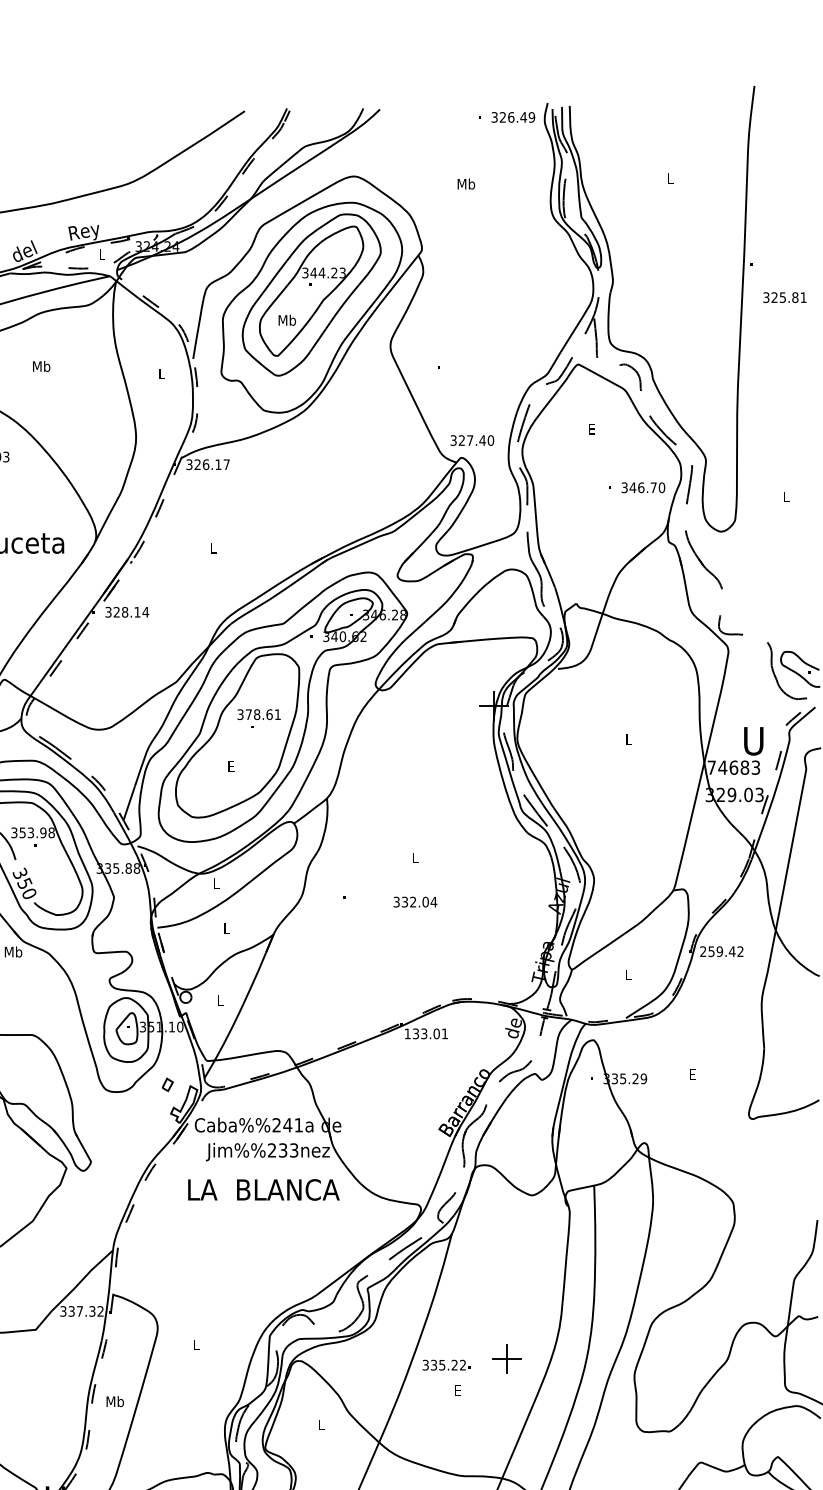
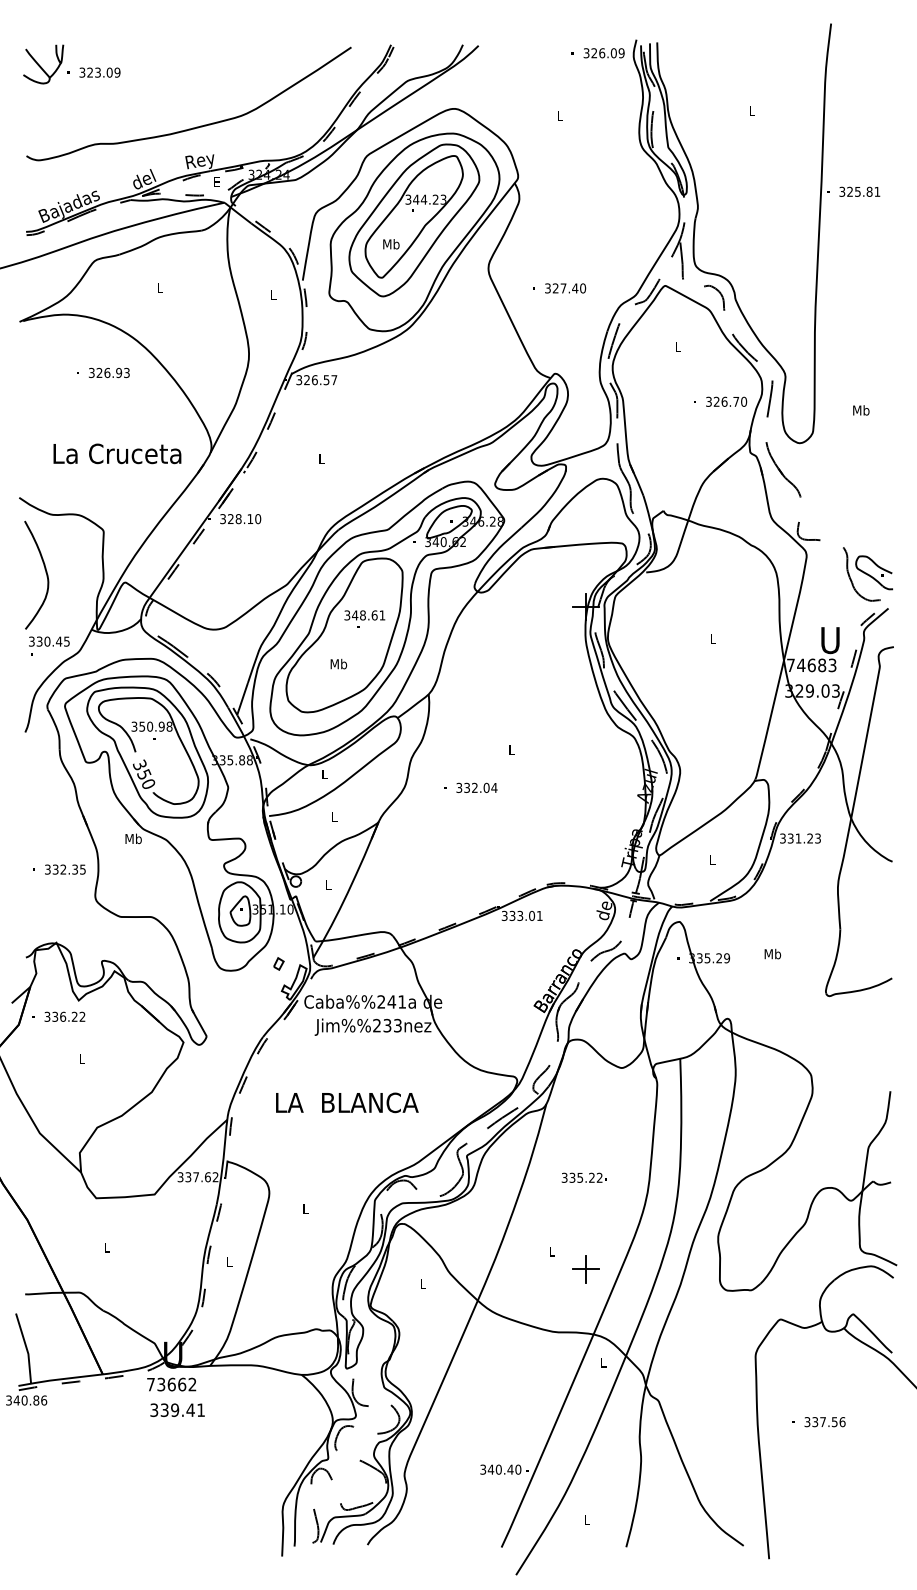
text: (523, 117) -> (613, 53), 326.49 -> 326.09
text: (465, 183) -> (559, 115), Mb -> L
text: (101, 253) -> (216, 181), L -> E
text: (784, 297) -> (859, 191), moved
text: (42, 366) -> (160, 287), Mb -> L
text: (591, 428) -> (677, 346), E -> L
text: (472, 440) -> (565, 288), moved
text: (218, 465) -> (326, 380), 326.17 -> 326.57
text: (632, 487) -> (716, 401), 346.70 -> 326.70
text: (786, 496) -> (861, 410), L -> Mb
text: (146, 612) -> (258, 519), 328.14 -> 328.10
text: (249, 714) -> (355, 615), 378.61 -> 348.61
text: (231, 765) -> (338, 663), E -> Mb
text: (31, 832) -> (150, 726), 353.98 -> 350.98
text: (414, 901) -> (476, 787), moved
text: (721, 951) -> (800, 838), 259.42 -> 331.23
text: (407, 1033) -> (504, 915), 133.01 -> 333.01
text: (692, 1073) -> (772, 953), E -> Mb
text: (264, 1189) -> (347, 1102), moved
text: (91, 1311) -> (207, 1177), 337.32 -> 337.62
part: (506, 1359) -> (585, 1269), moved
text: (445, 1364) -> (583, 1177), moved
text: (457, 1390) -> (551, 1251), E -> L
text: (115, 1400) -> (229, 1261), Mb -> L

